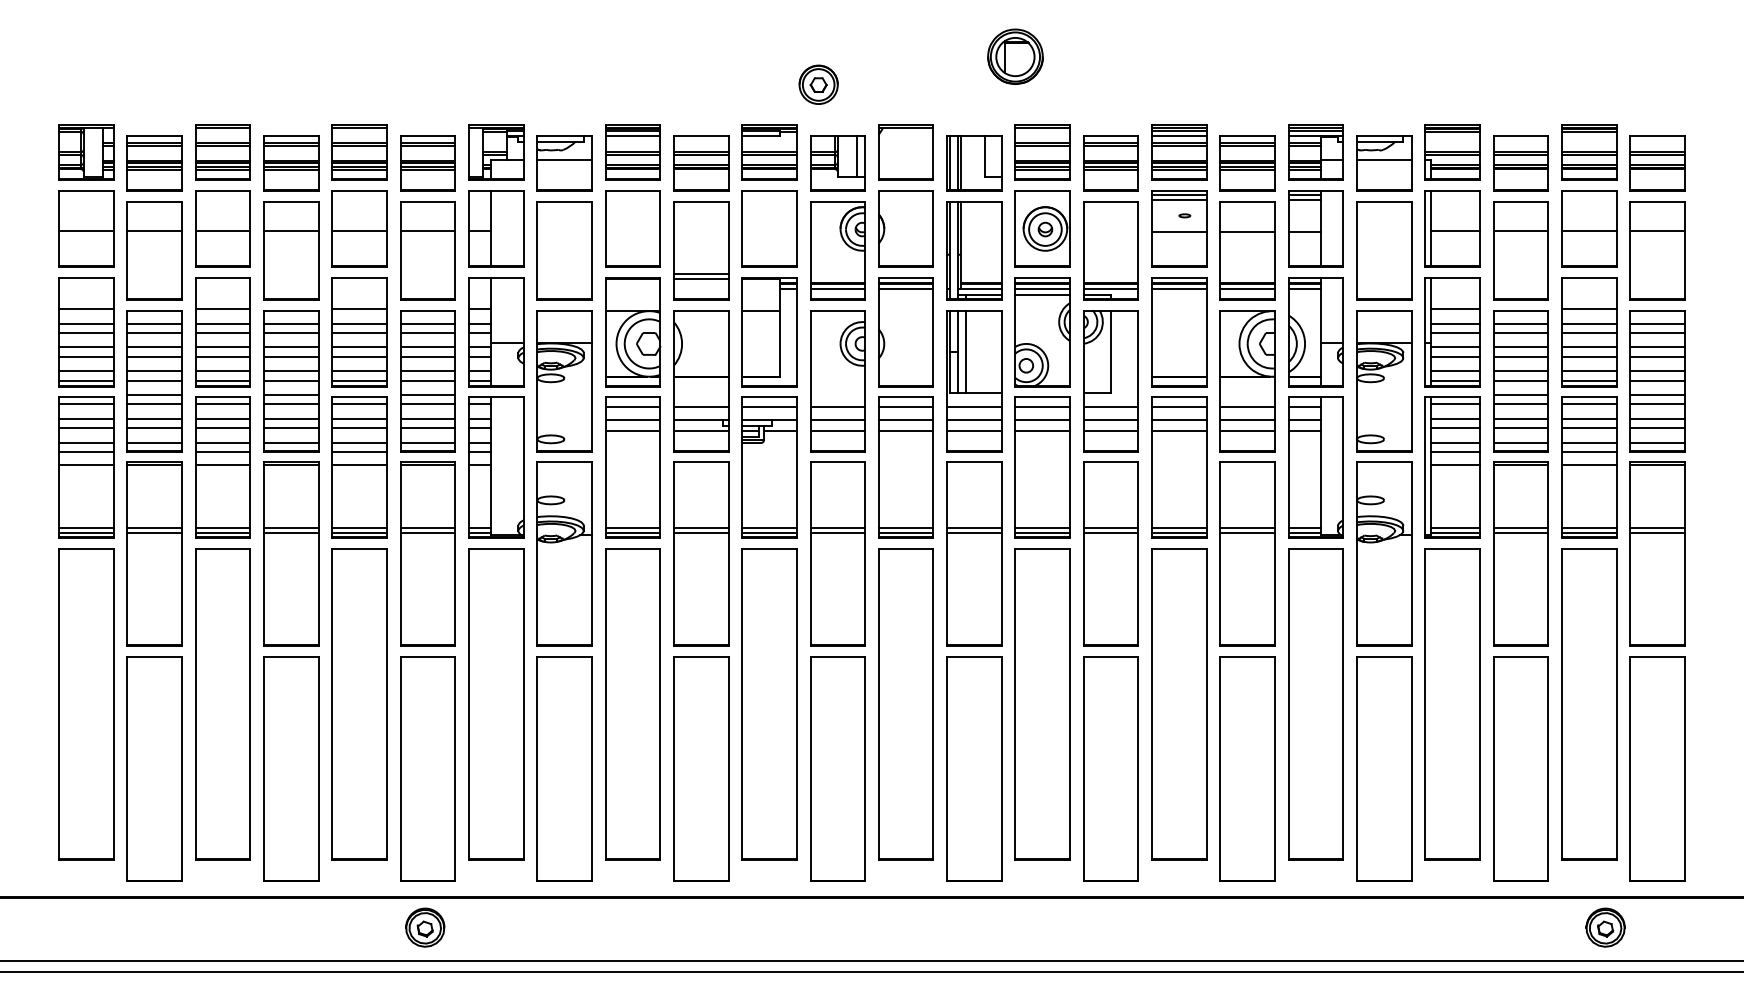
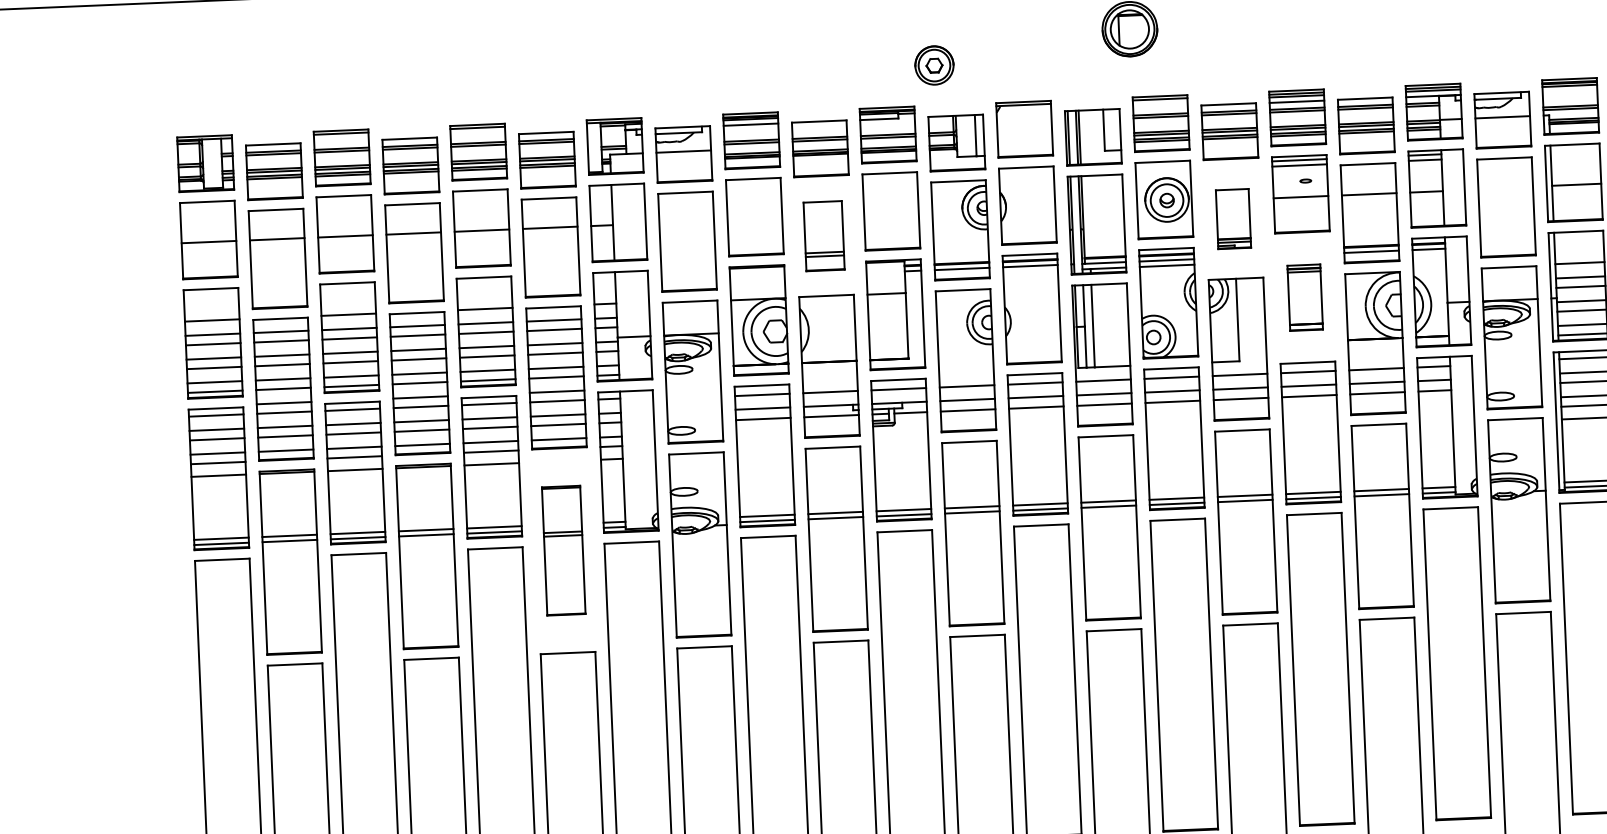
part: (701, 250) -> (824, 235), size x0.7
part: (1110, 250) -> (1232, 218), size x0.6
part: (1179, 332) -> (1305, 297), size x0.6
part: (427, 553) -> (563, 550), size x0.7

